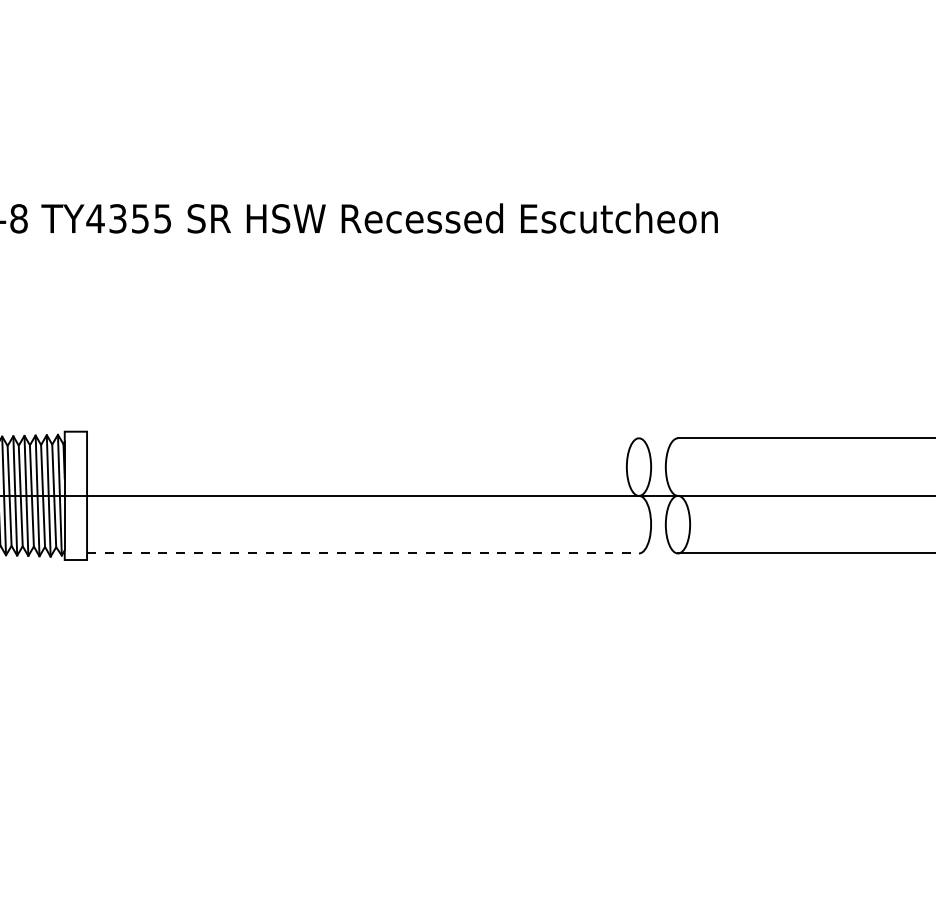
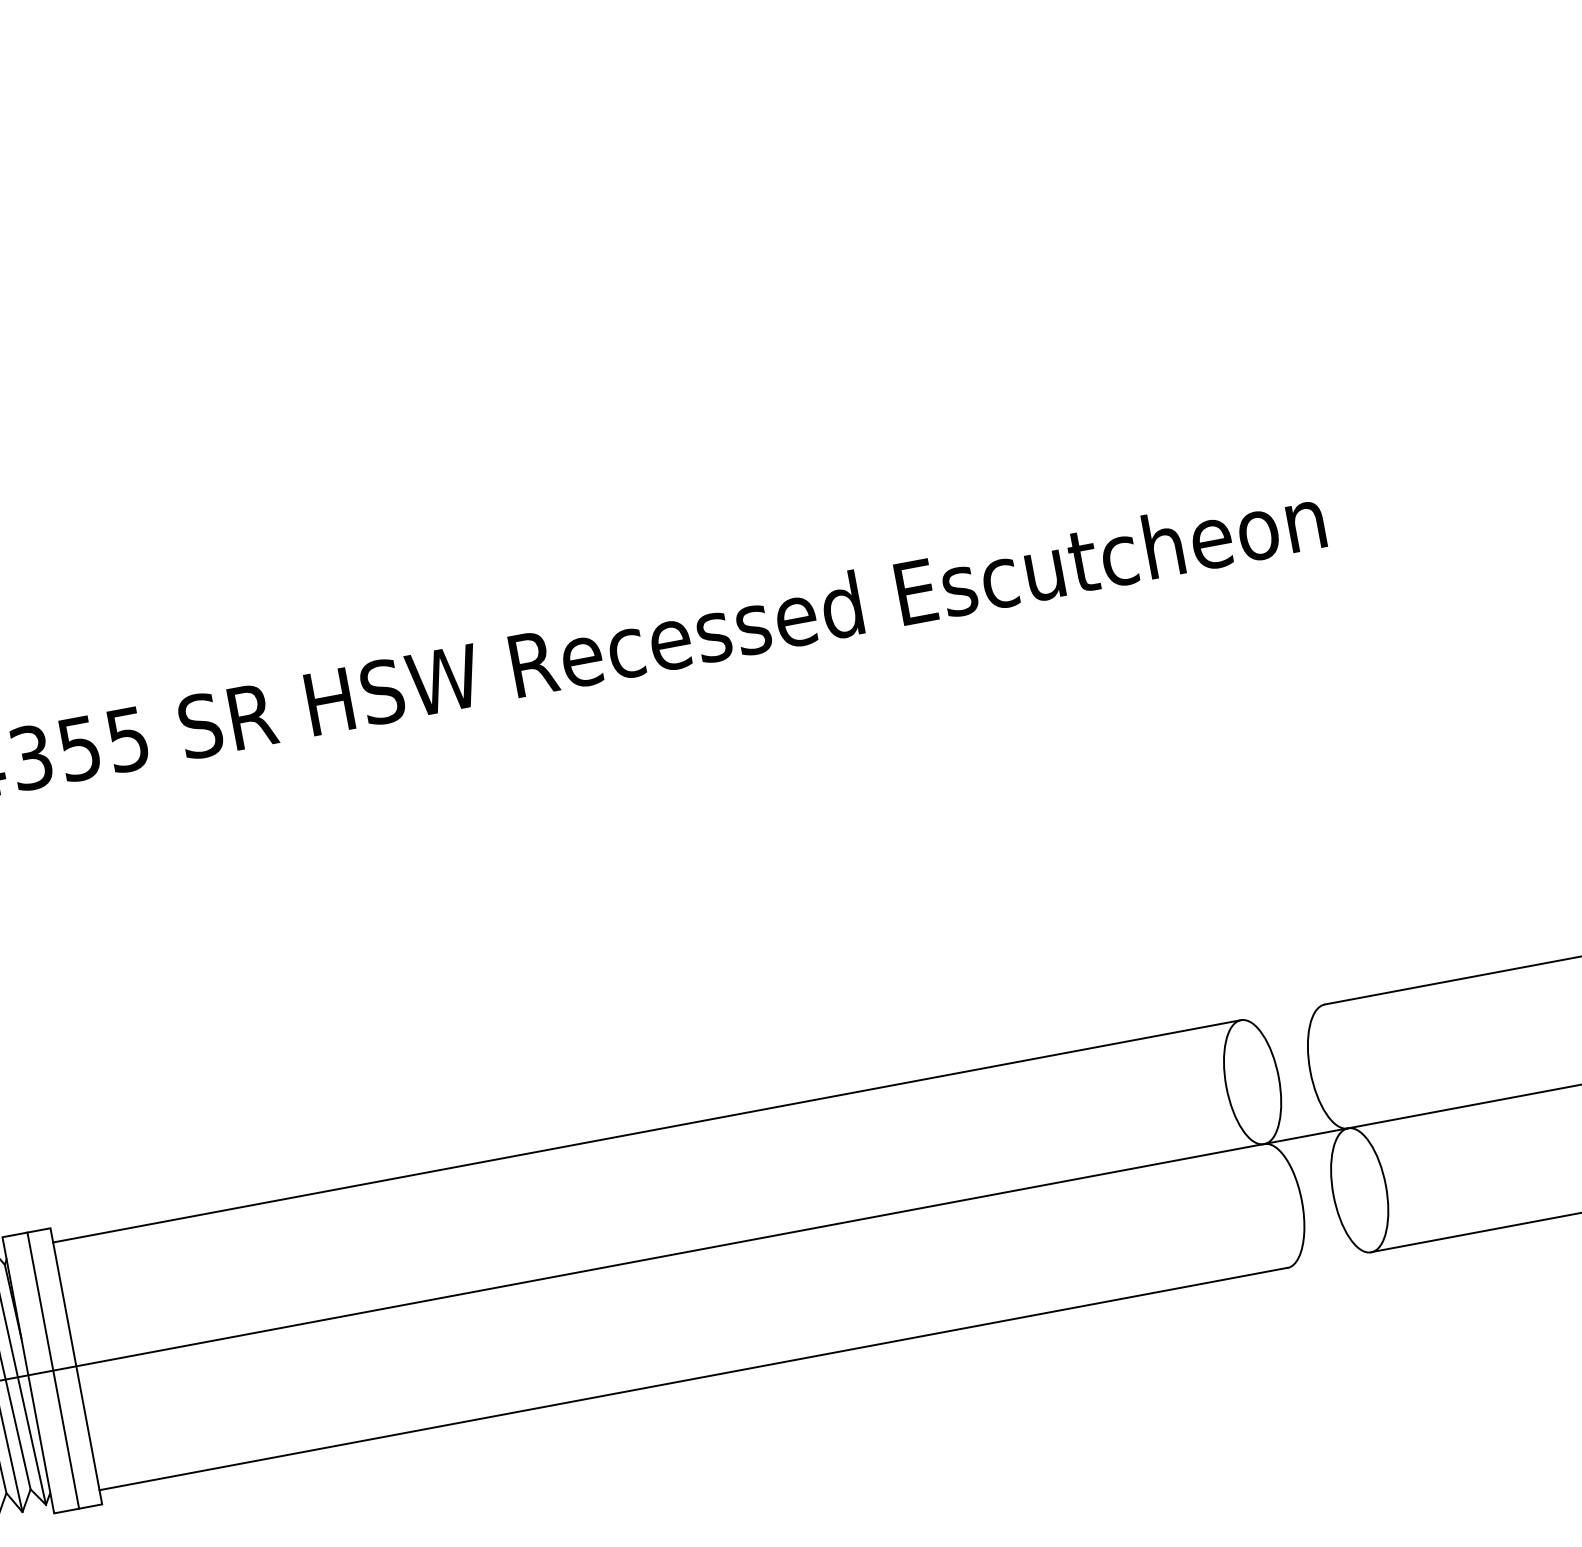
line: (362, 438) -> (646, 1131), added
line: (76, 495) -> (53, 1369), added
line: (363, 553) -> (694, 1379), dashed -> solid

